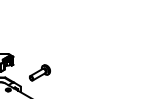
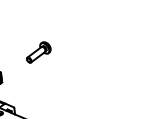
part: (39, 72) -> (37, 51), moved

